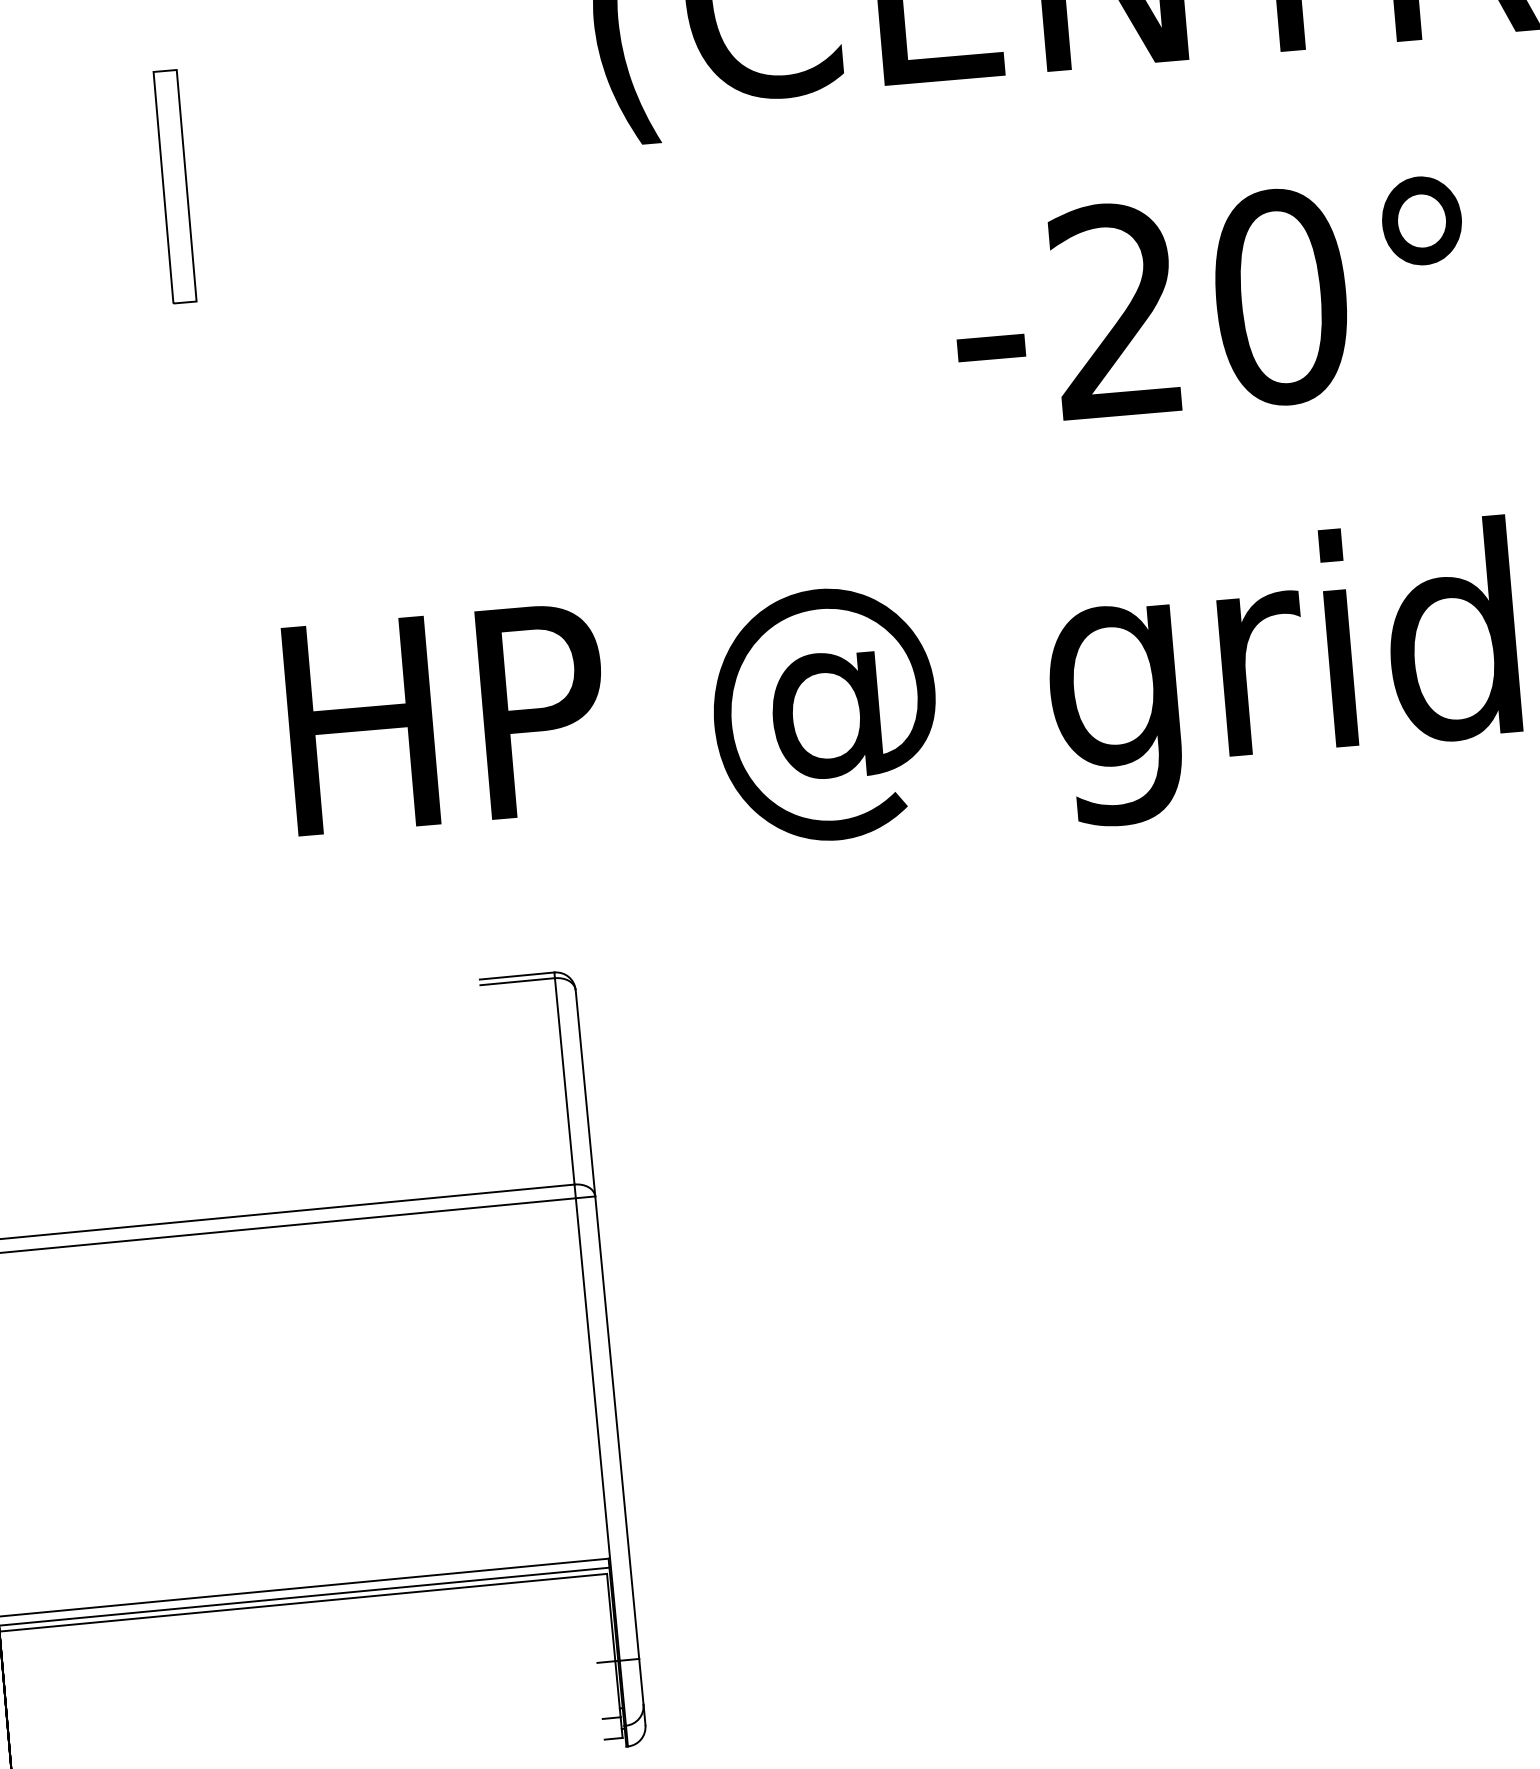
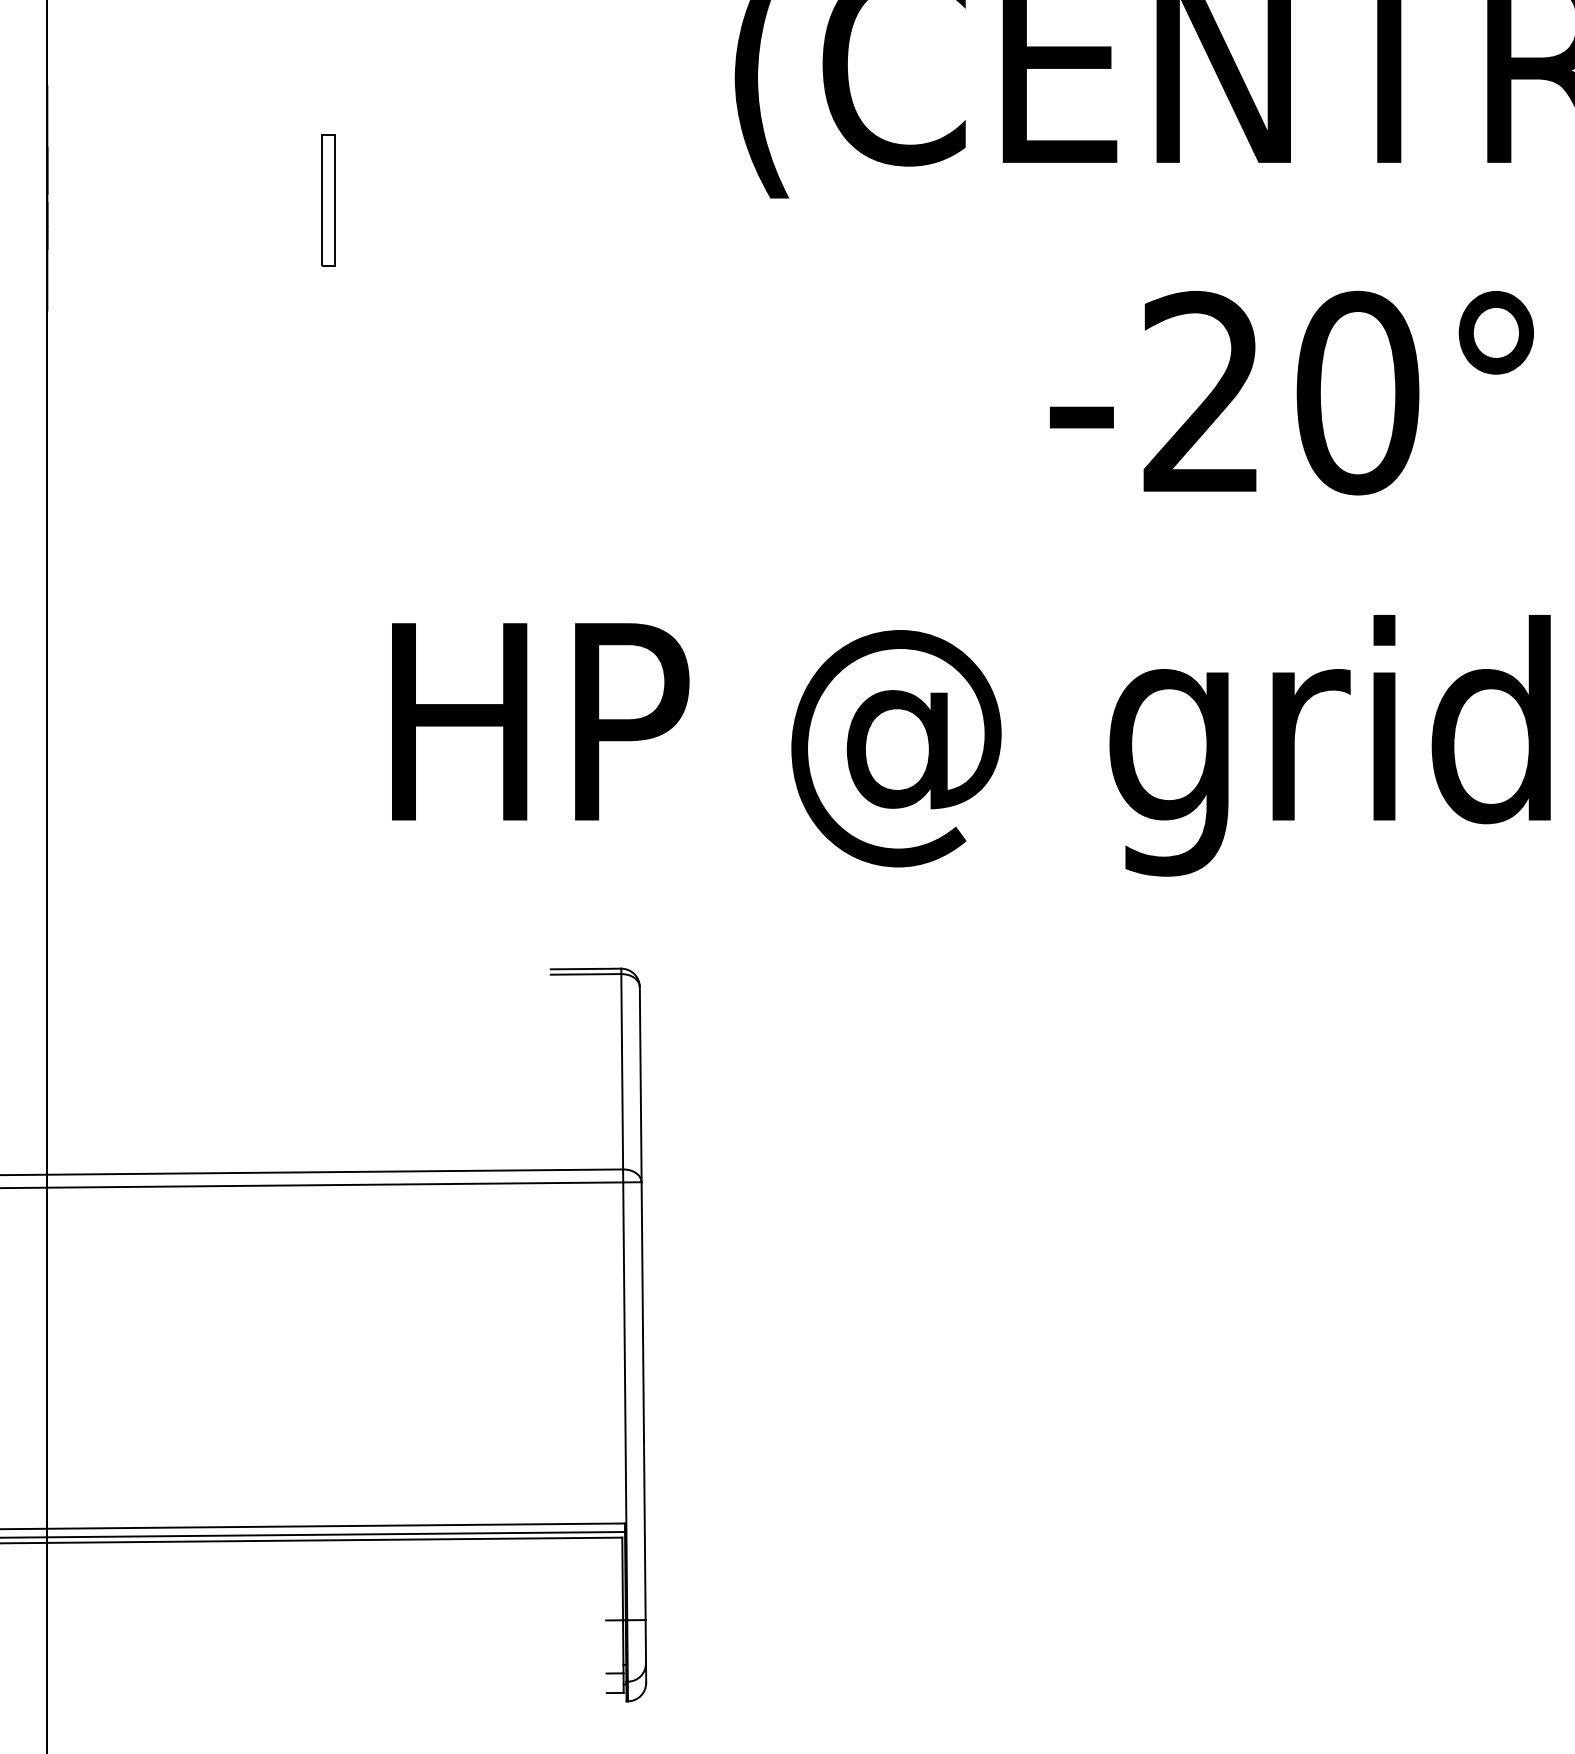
part: (174, 186) -> (327, 200), size x0.6

